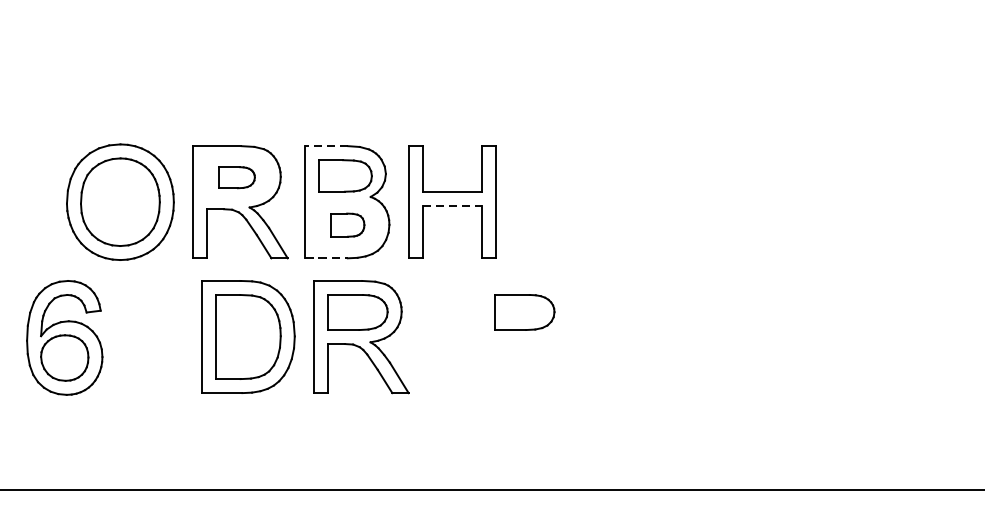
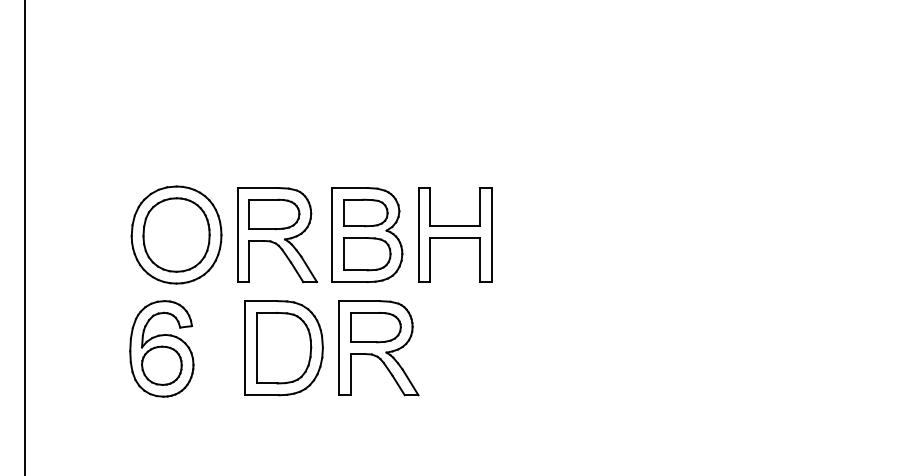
line: (326, 146) -> (349, 188), dashed -> solid
part: (237, 177) -> (274, 214), size x1.67
line: (452, 206) -> (455, 238), dashed -> solid
part: (347, 225) -> (367, 254), size x1.67
line: (326, 258) -> (349, 282), dashed -> solid
part: (524, 312) -> (515, 327), removed
part: (64, 337) -> (161, 348), moved

